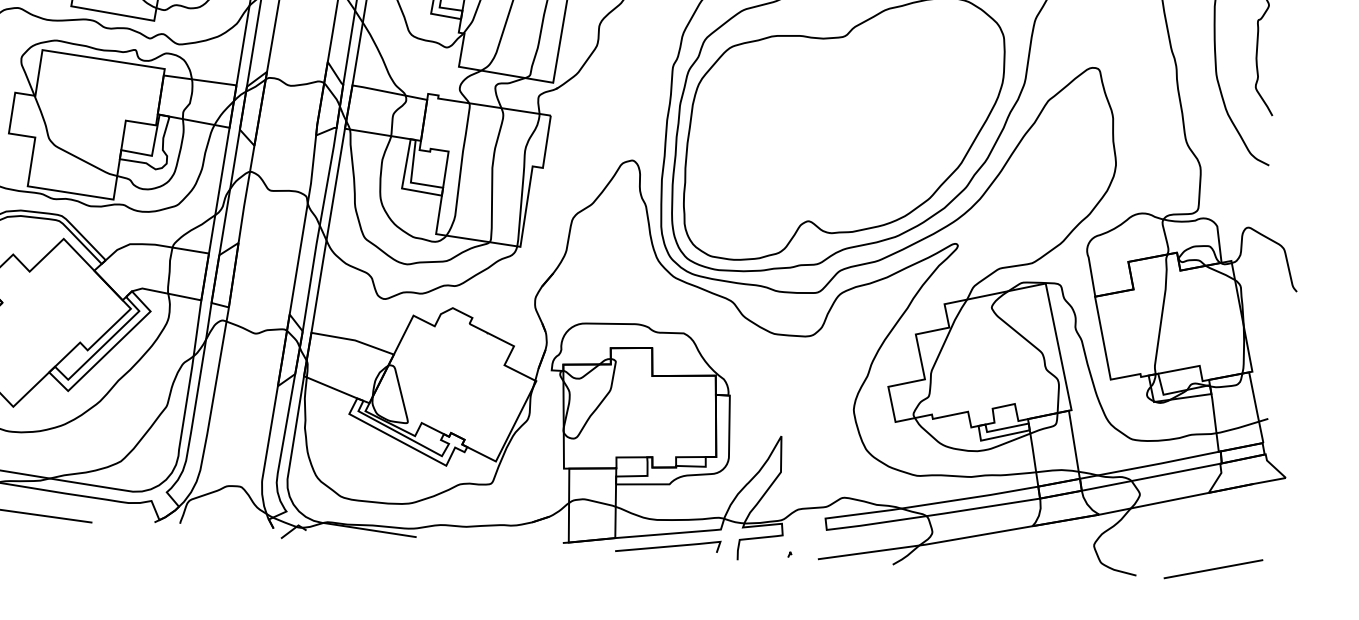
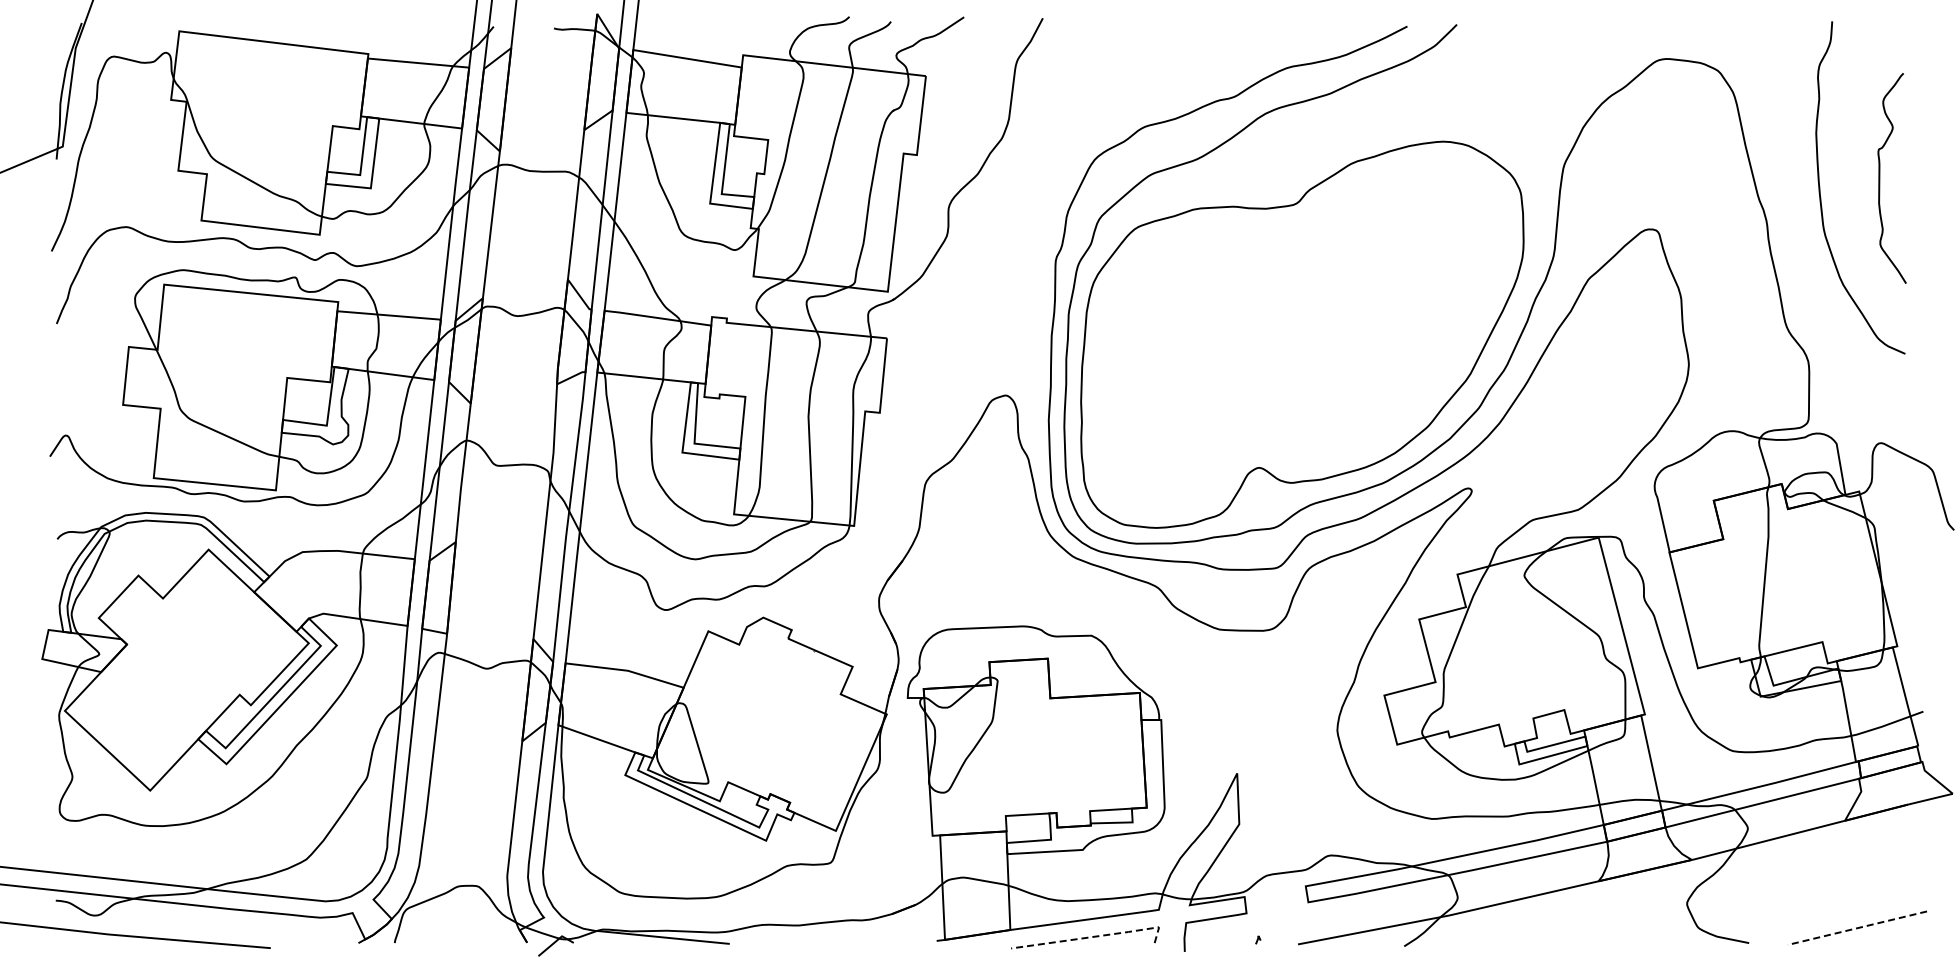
line: (674, 545) -> (1094, 936), solid -> dashed
line: (1213, 569) -> (1857, 928), solid -> dashed

